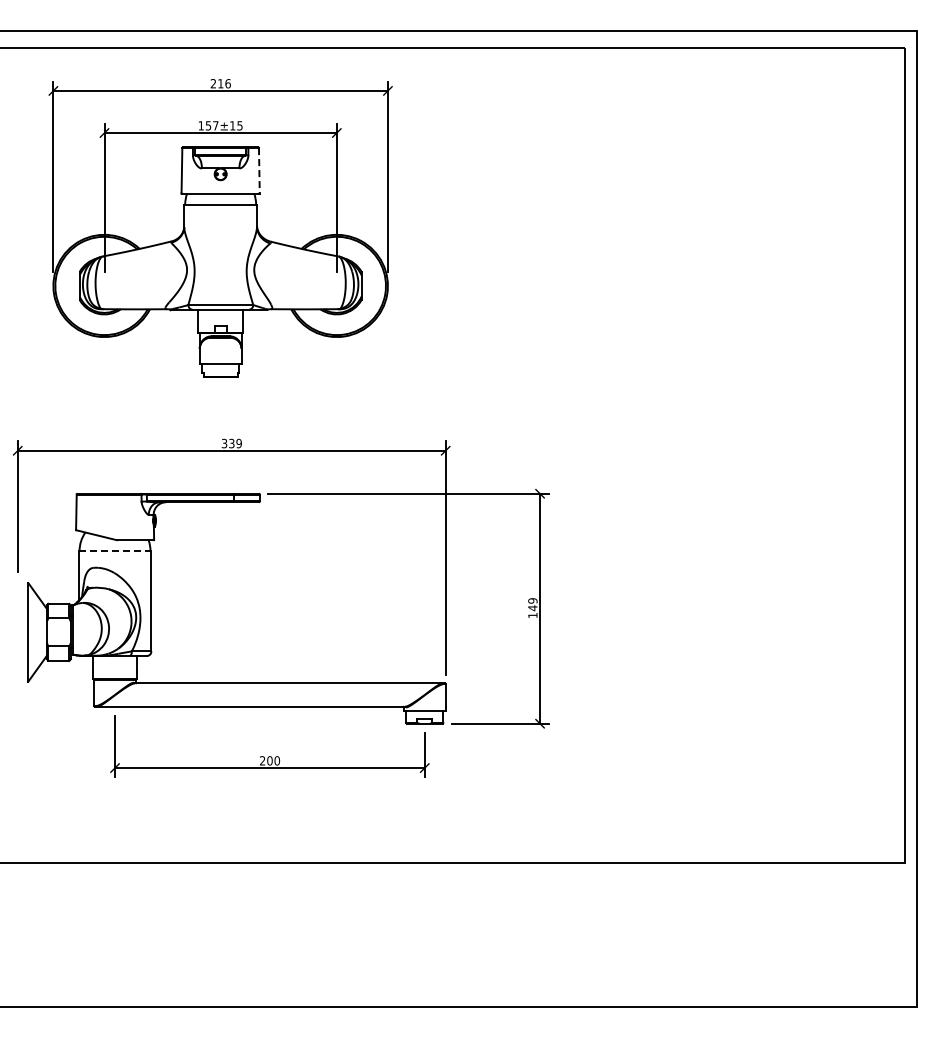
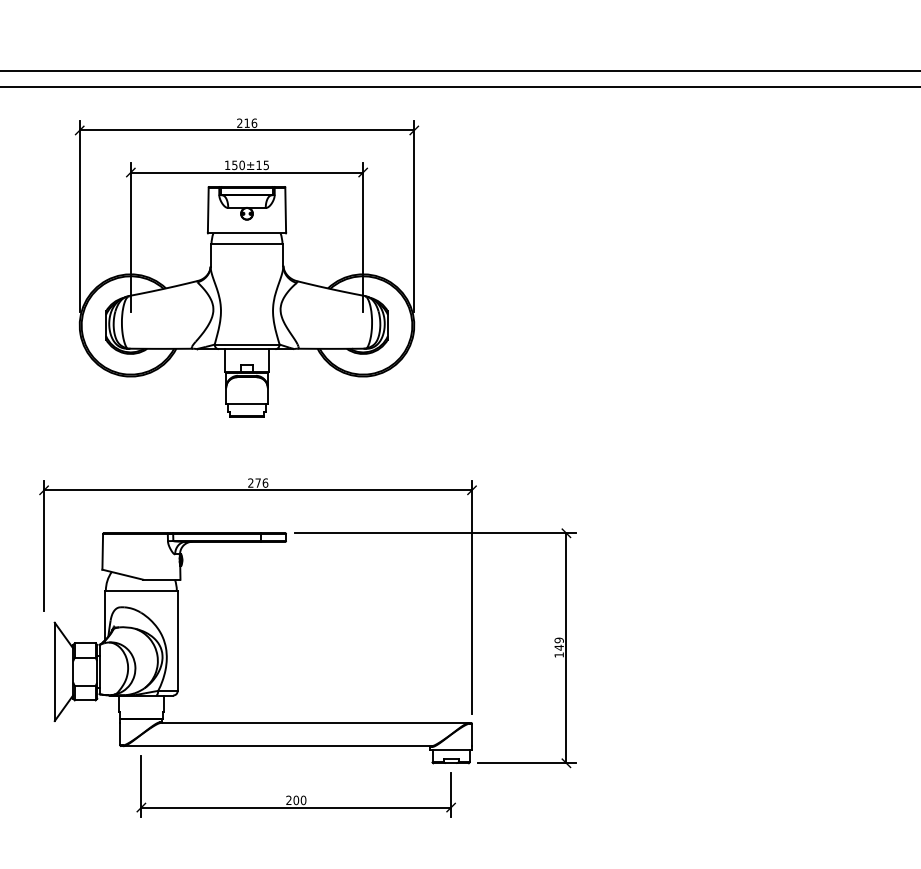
text: (215, 125) -> (241, 165), 157±15 -> 150±15
line: (259, 170) -> (285, 210), dashed -> solid
text: (231, 443) -> (257, 483), 339 -> 276
line: (115, 551) -> (141, 591), dashed -> solid

